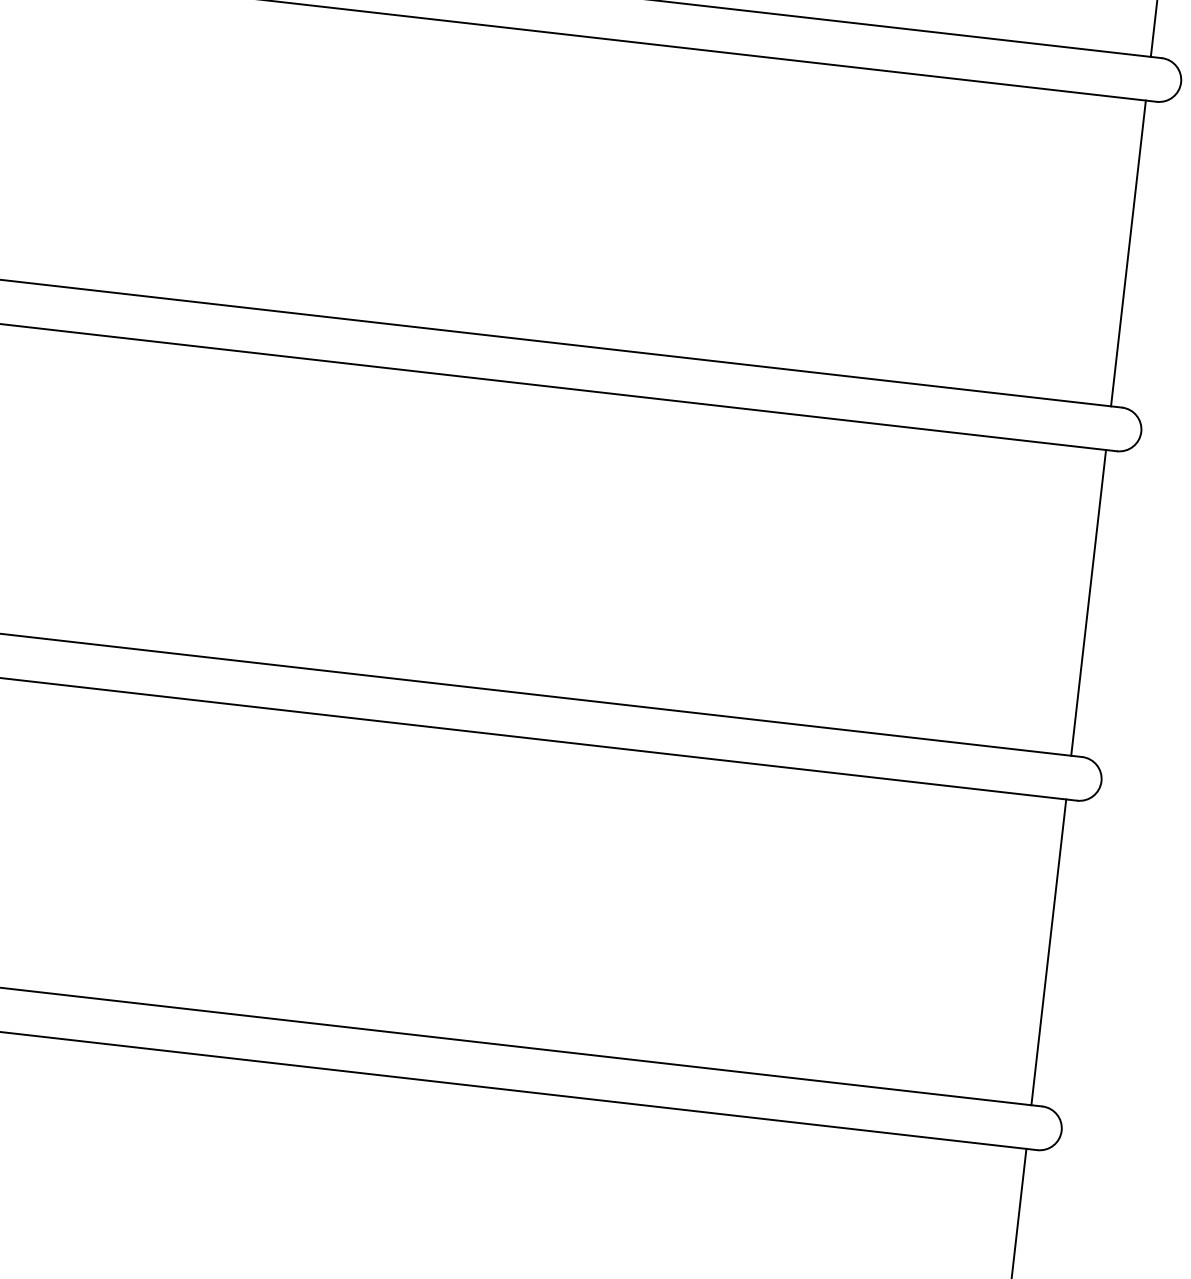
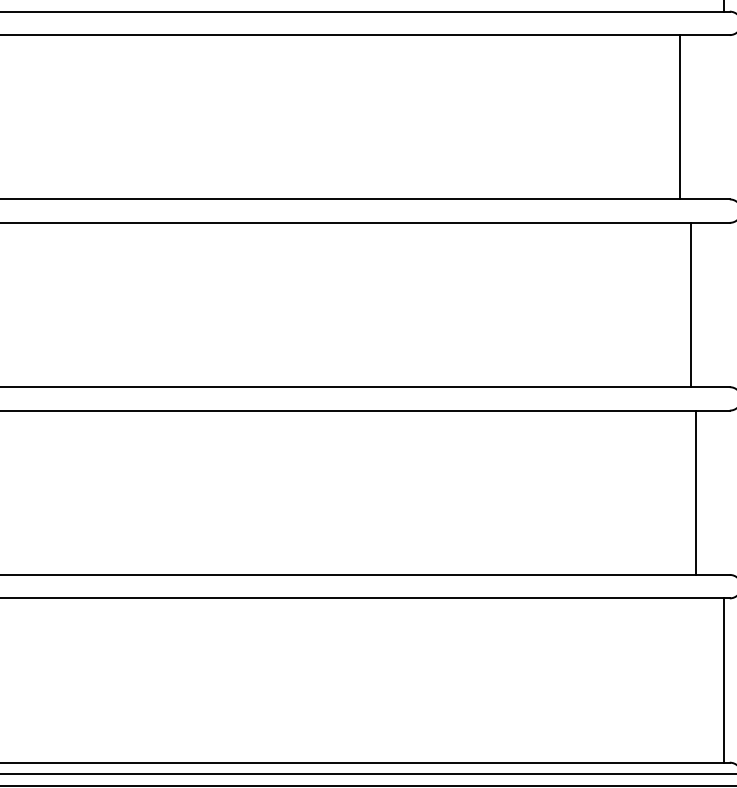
line: (1127, 253) -> (679, 117), moved
line: (1087, 601) -> (690, 304), moved
line: (1048, 951) -> (695, 492), moved

